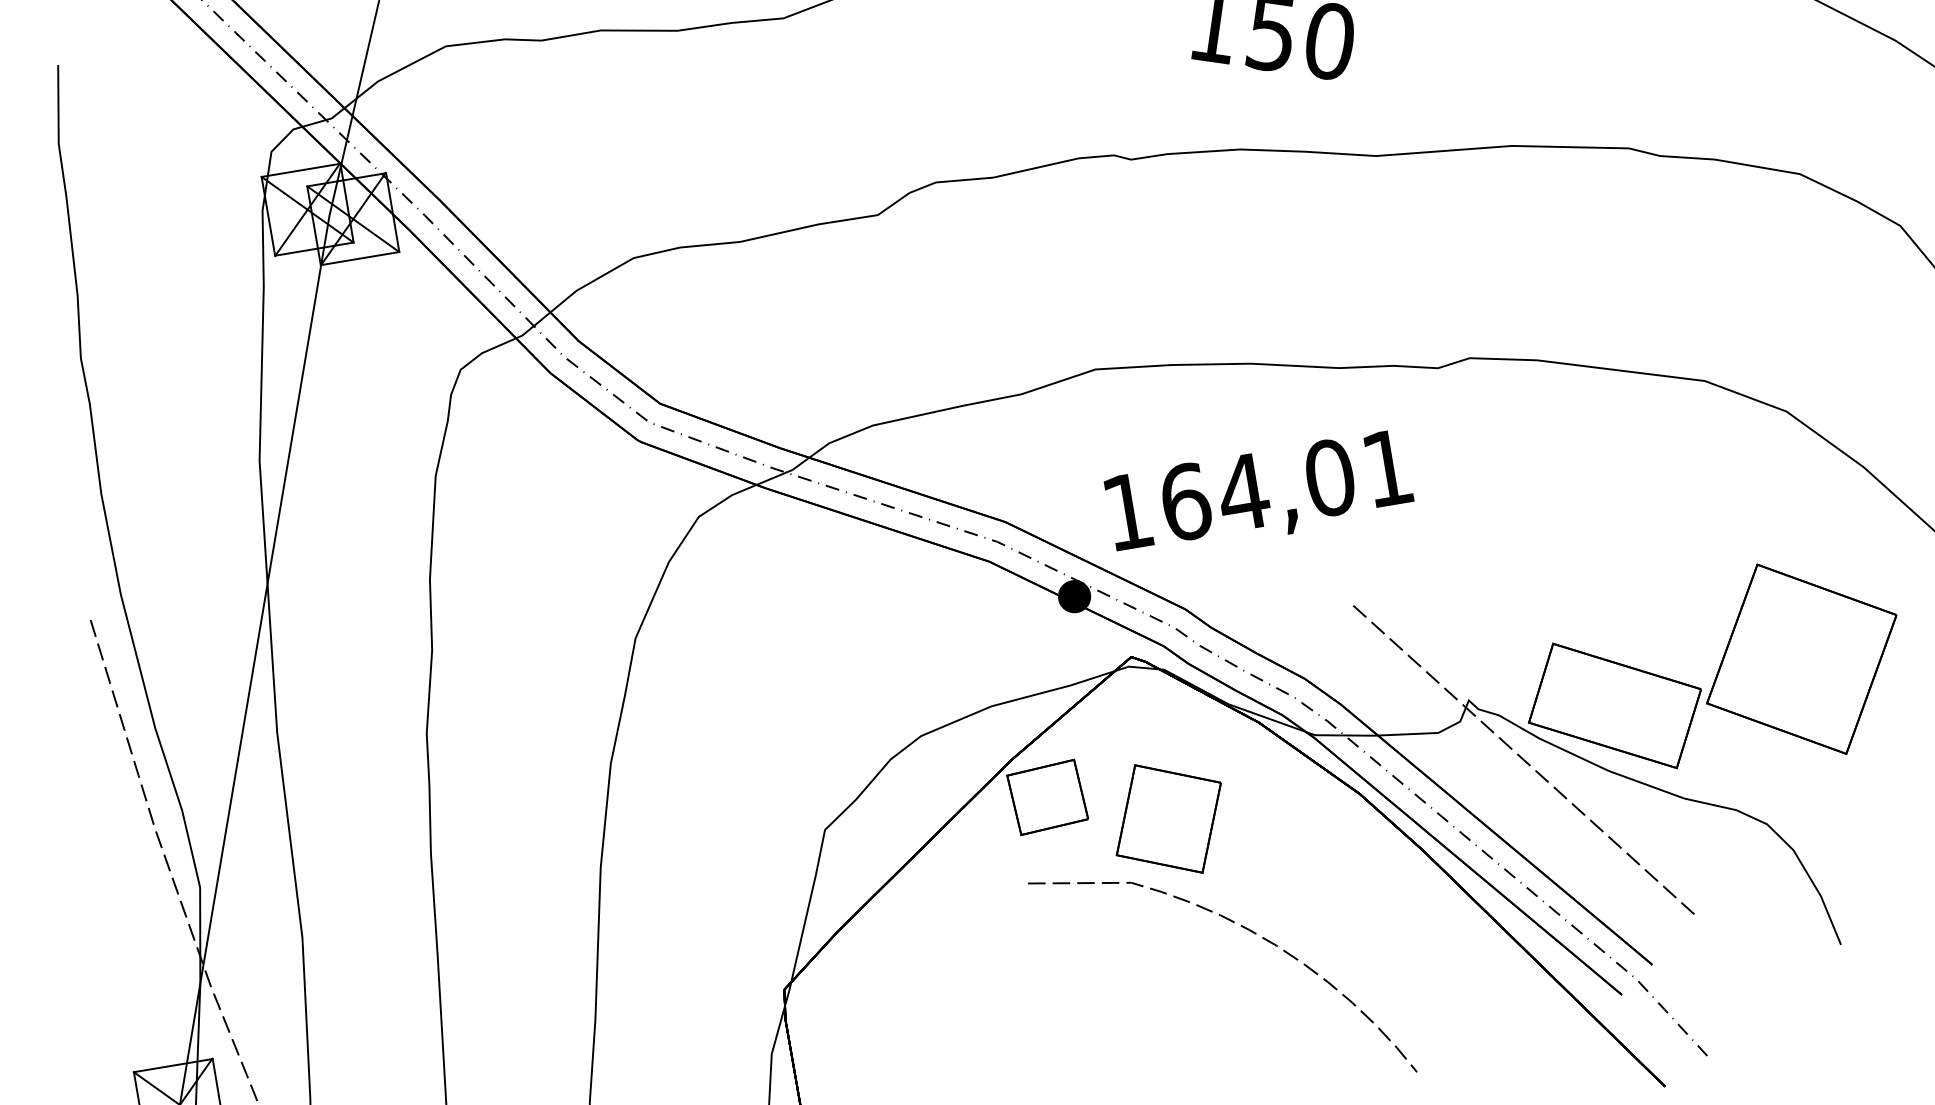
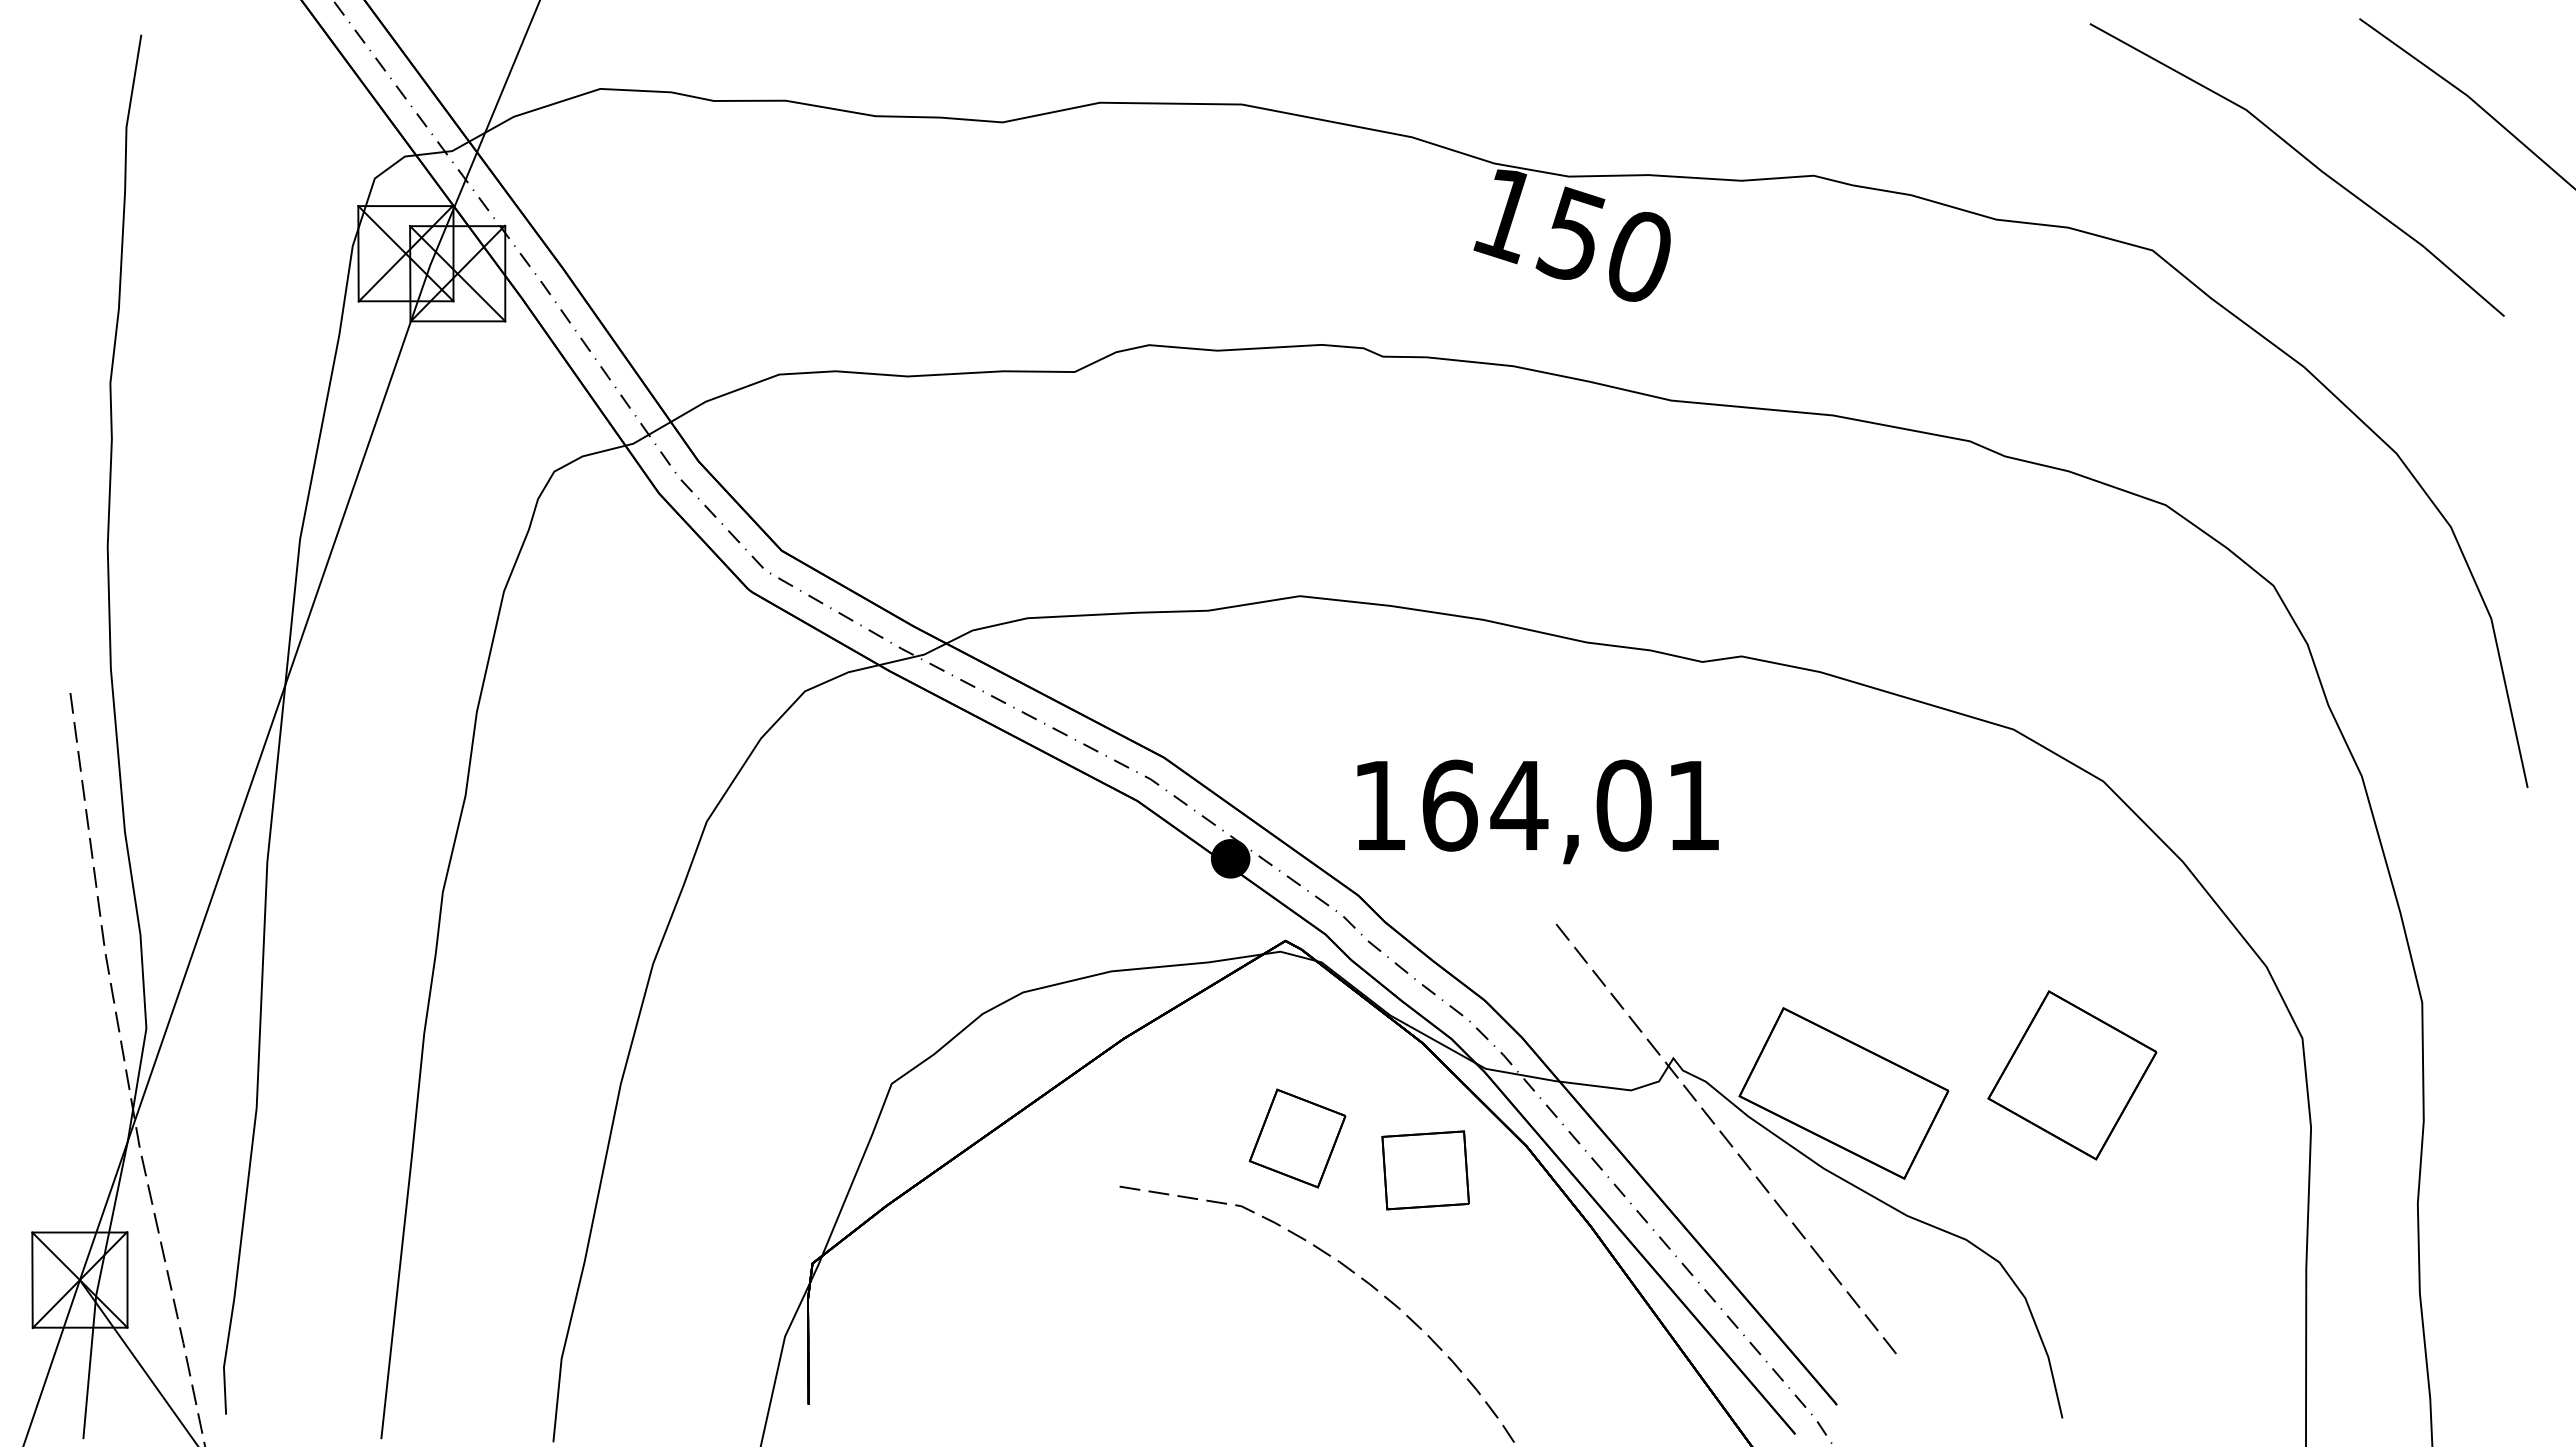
text: (1259, 494) -> (1537, 811), moved
part: (1801, 659) -> (2072, 1075), size x0.7
part: (1047, 797) -> (1425, 1170), moved
part: (1168, 818) -> (1297, 1138), size x0.7

